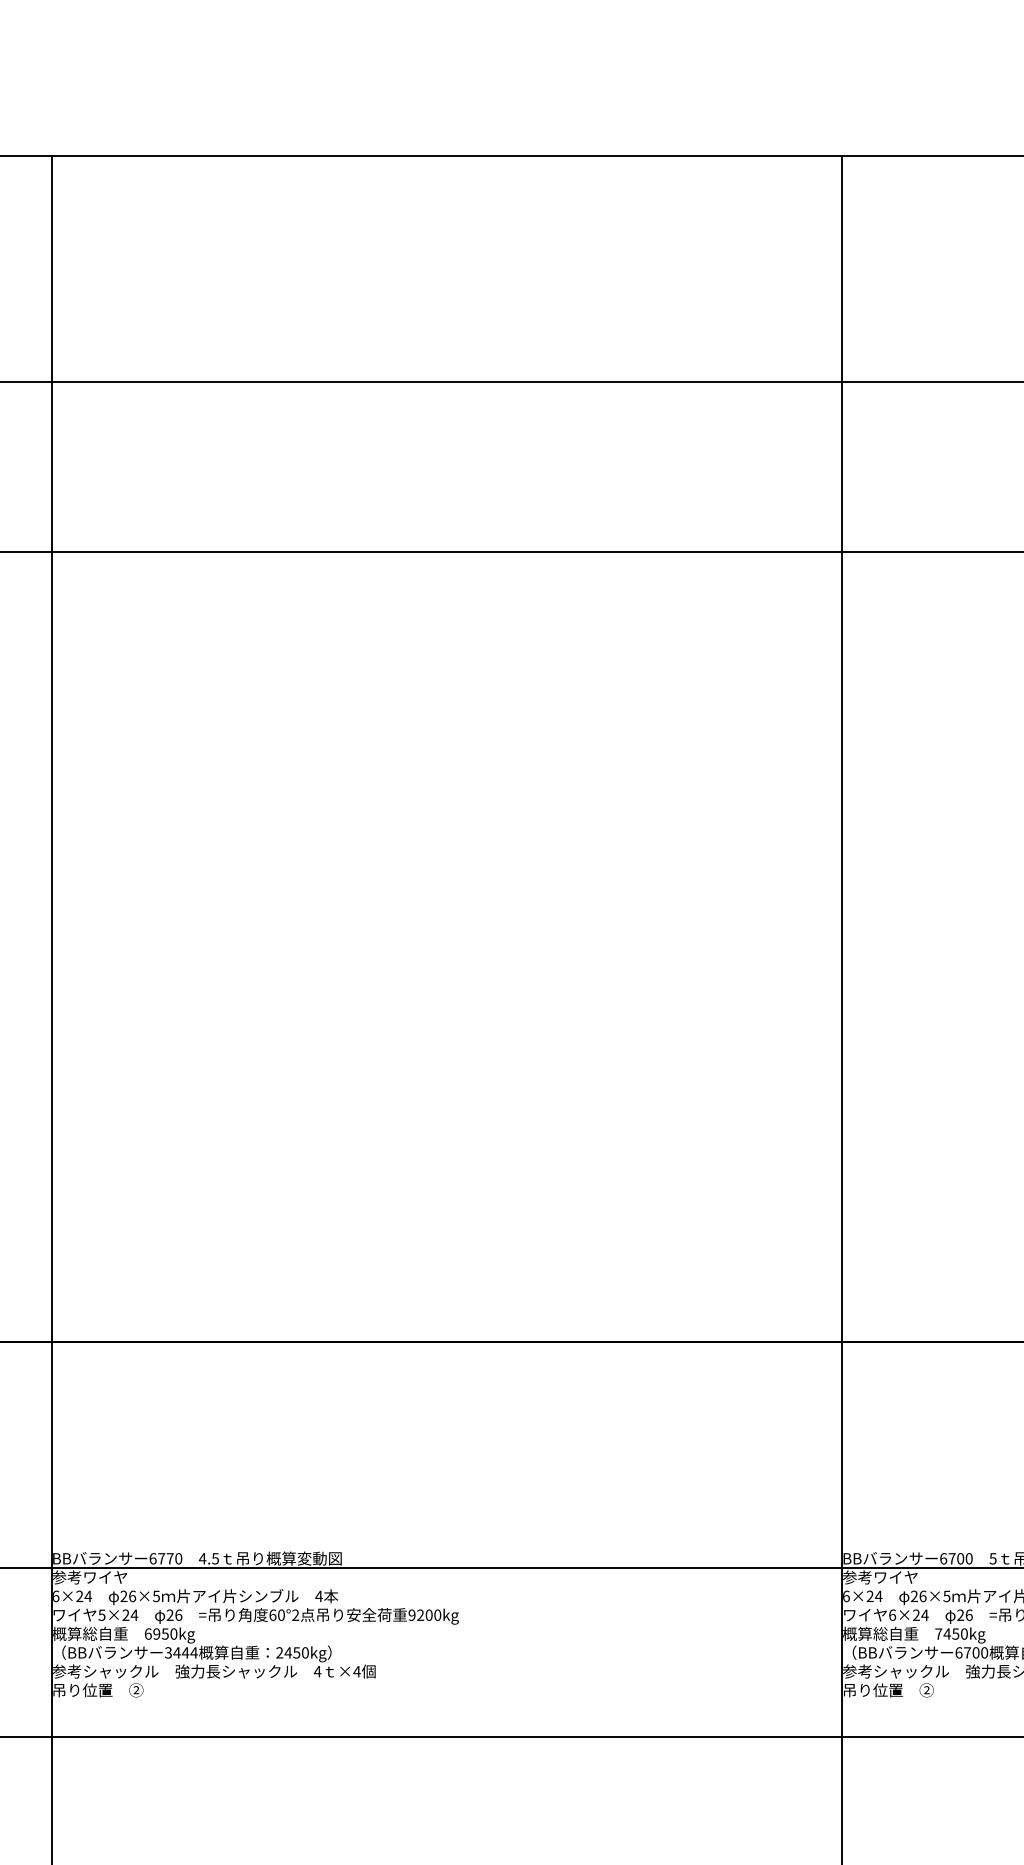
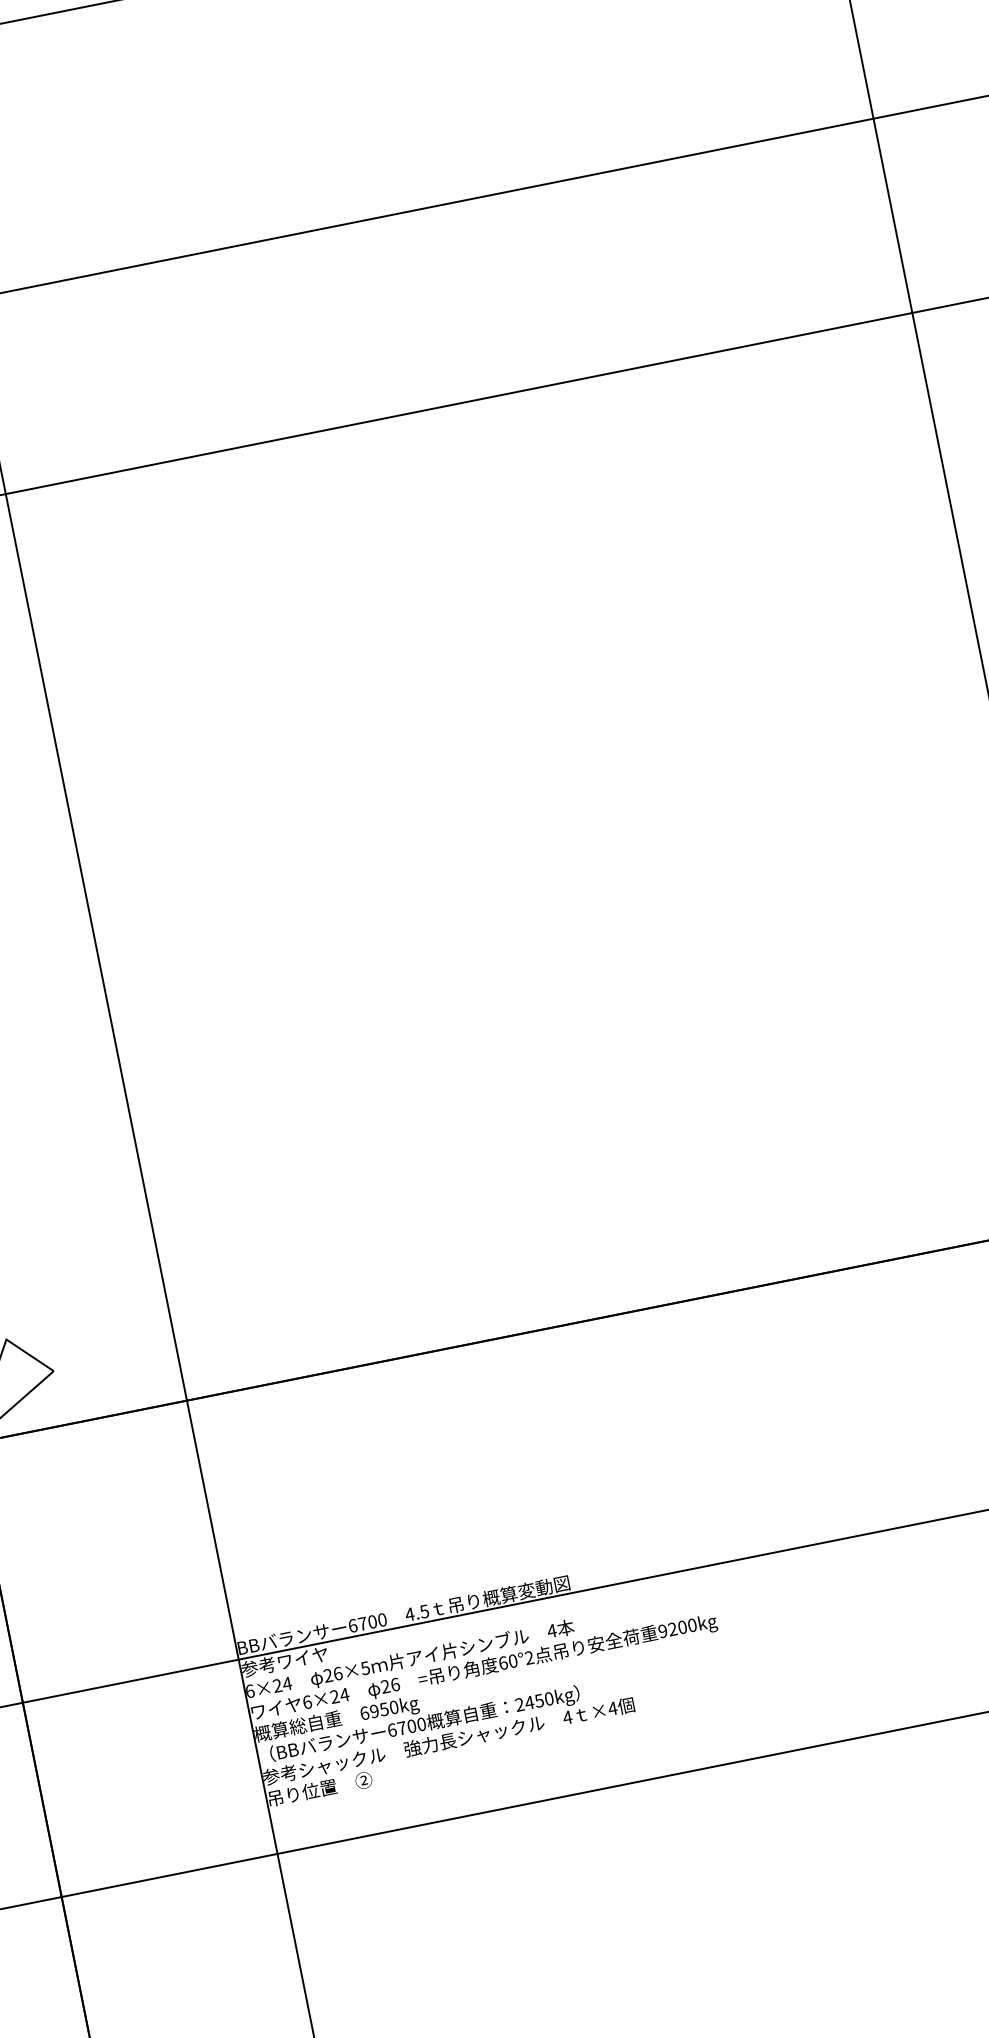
text: (169, 1558) -> (371, 1621), 6770 -> 6700
text: (101, 1614) -> (306, 1701), 5×24 -> 6×24
text: (181, 1652) -> (407, 1726), 3444 -> 6700

